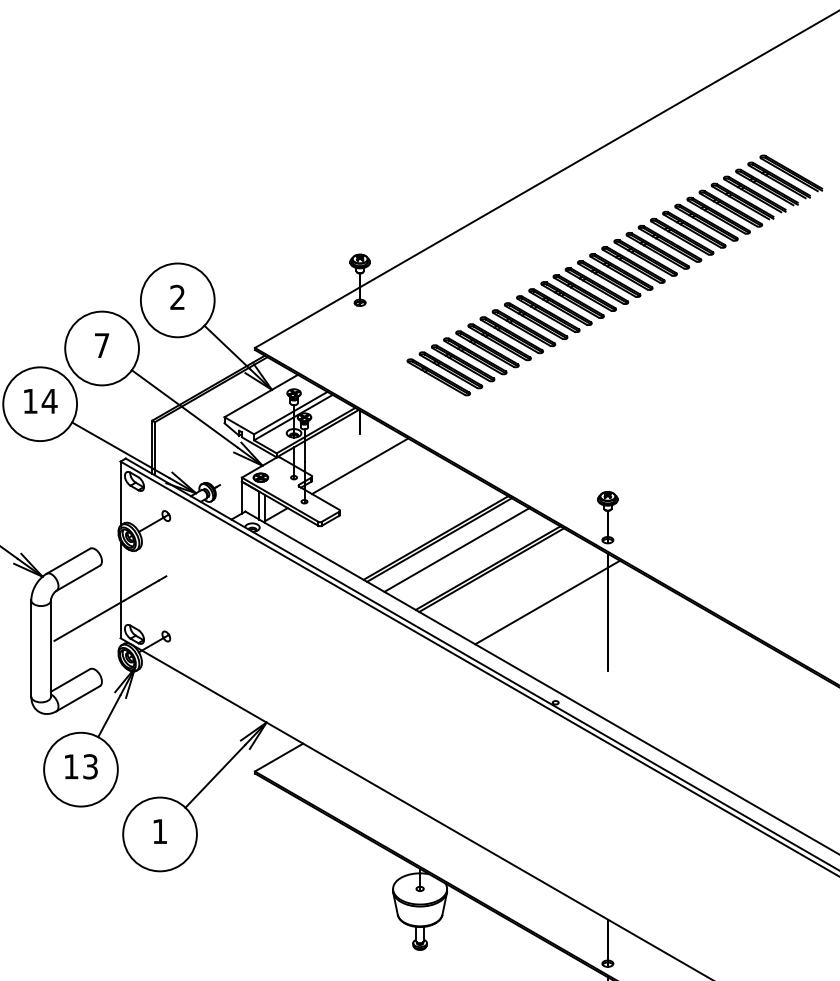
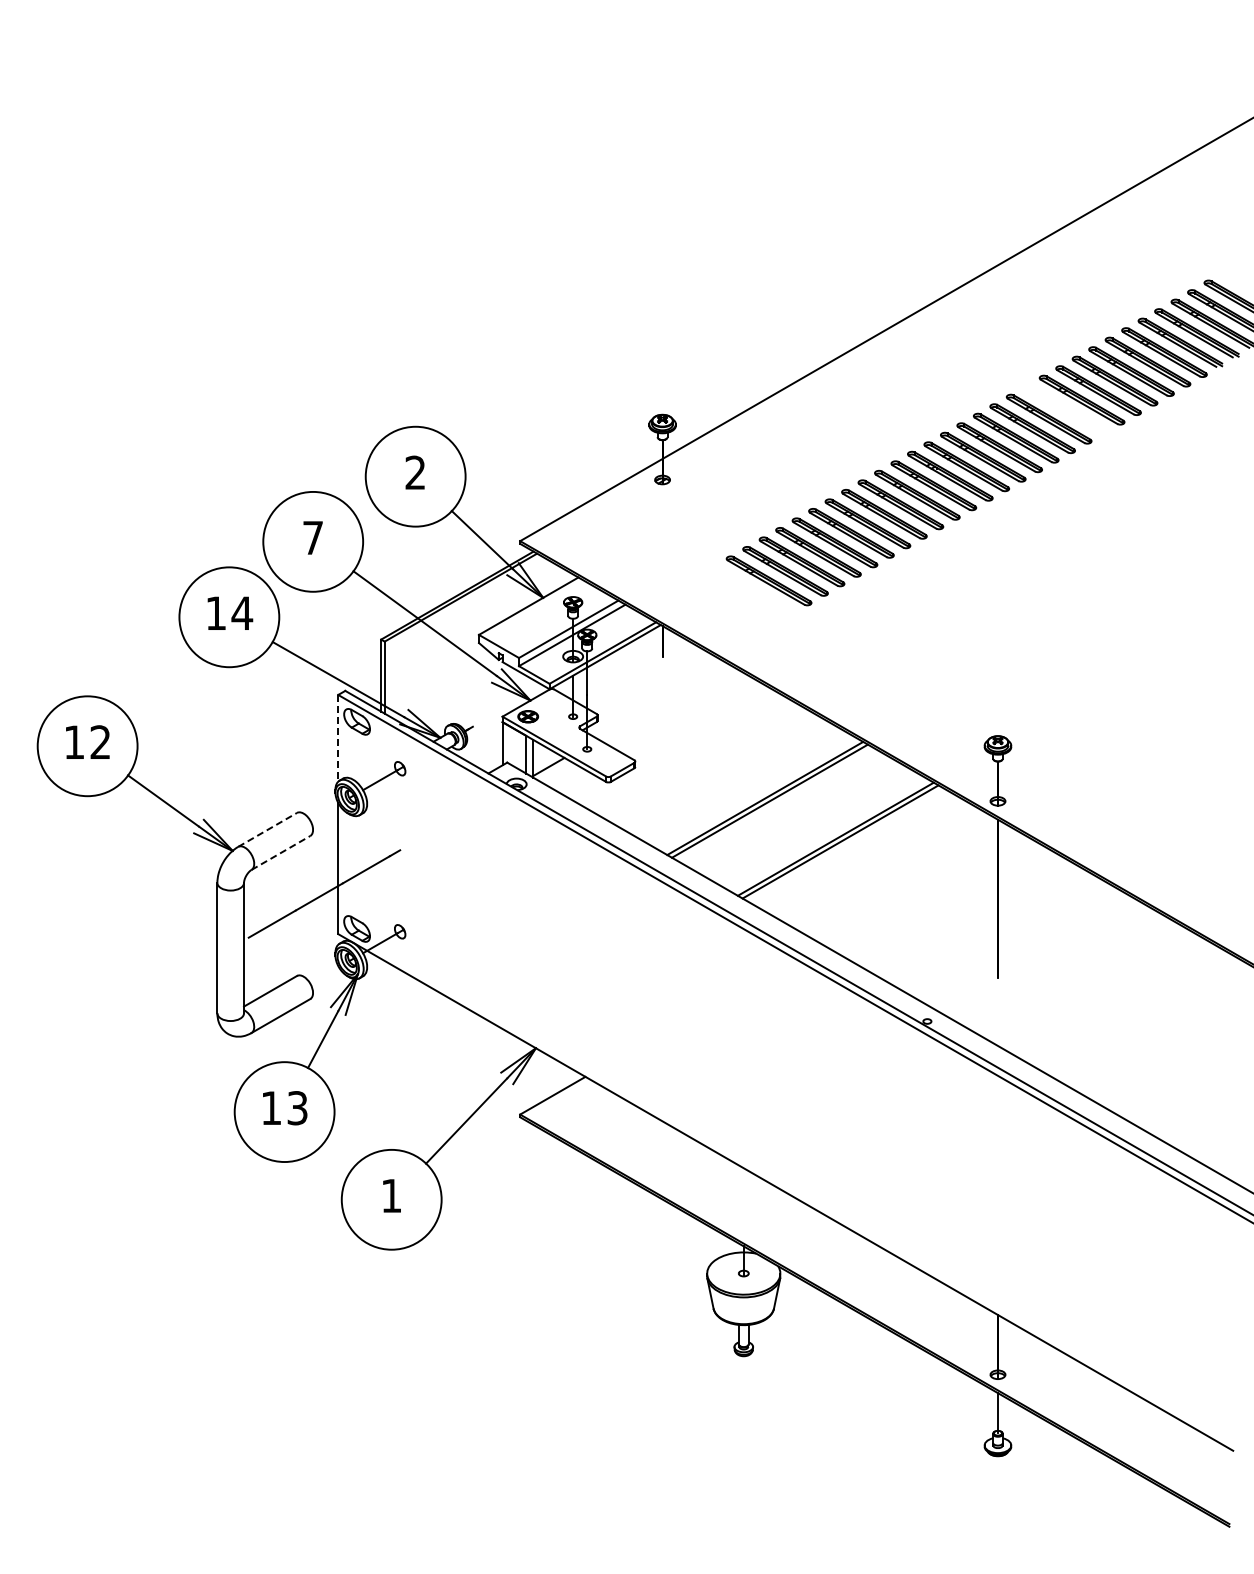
part: (657, 250) -> (1065, 409), removed
line: (360, 465) -> (662, 700), removed
line: (120, 493) -> (338, 738), solid -> dashed
line: (456, 549) -> (793, 814), removed
line: (68, 560) -> (267, 829), solid -> dashed
line: (77, 577) -> (280, 852), solid -> dashed
line: (547, 602) -> (916, 885), removed

